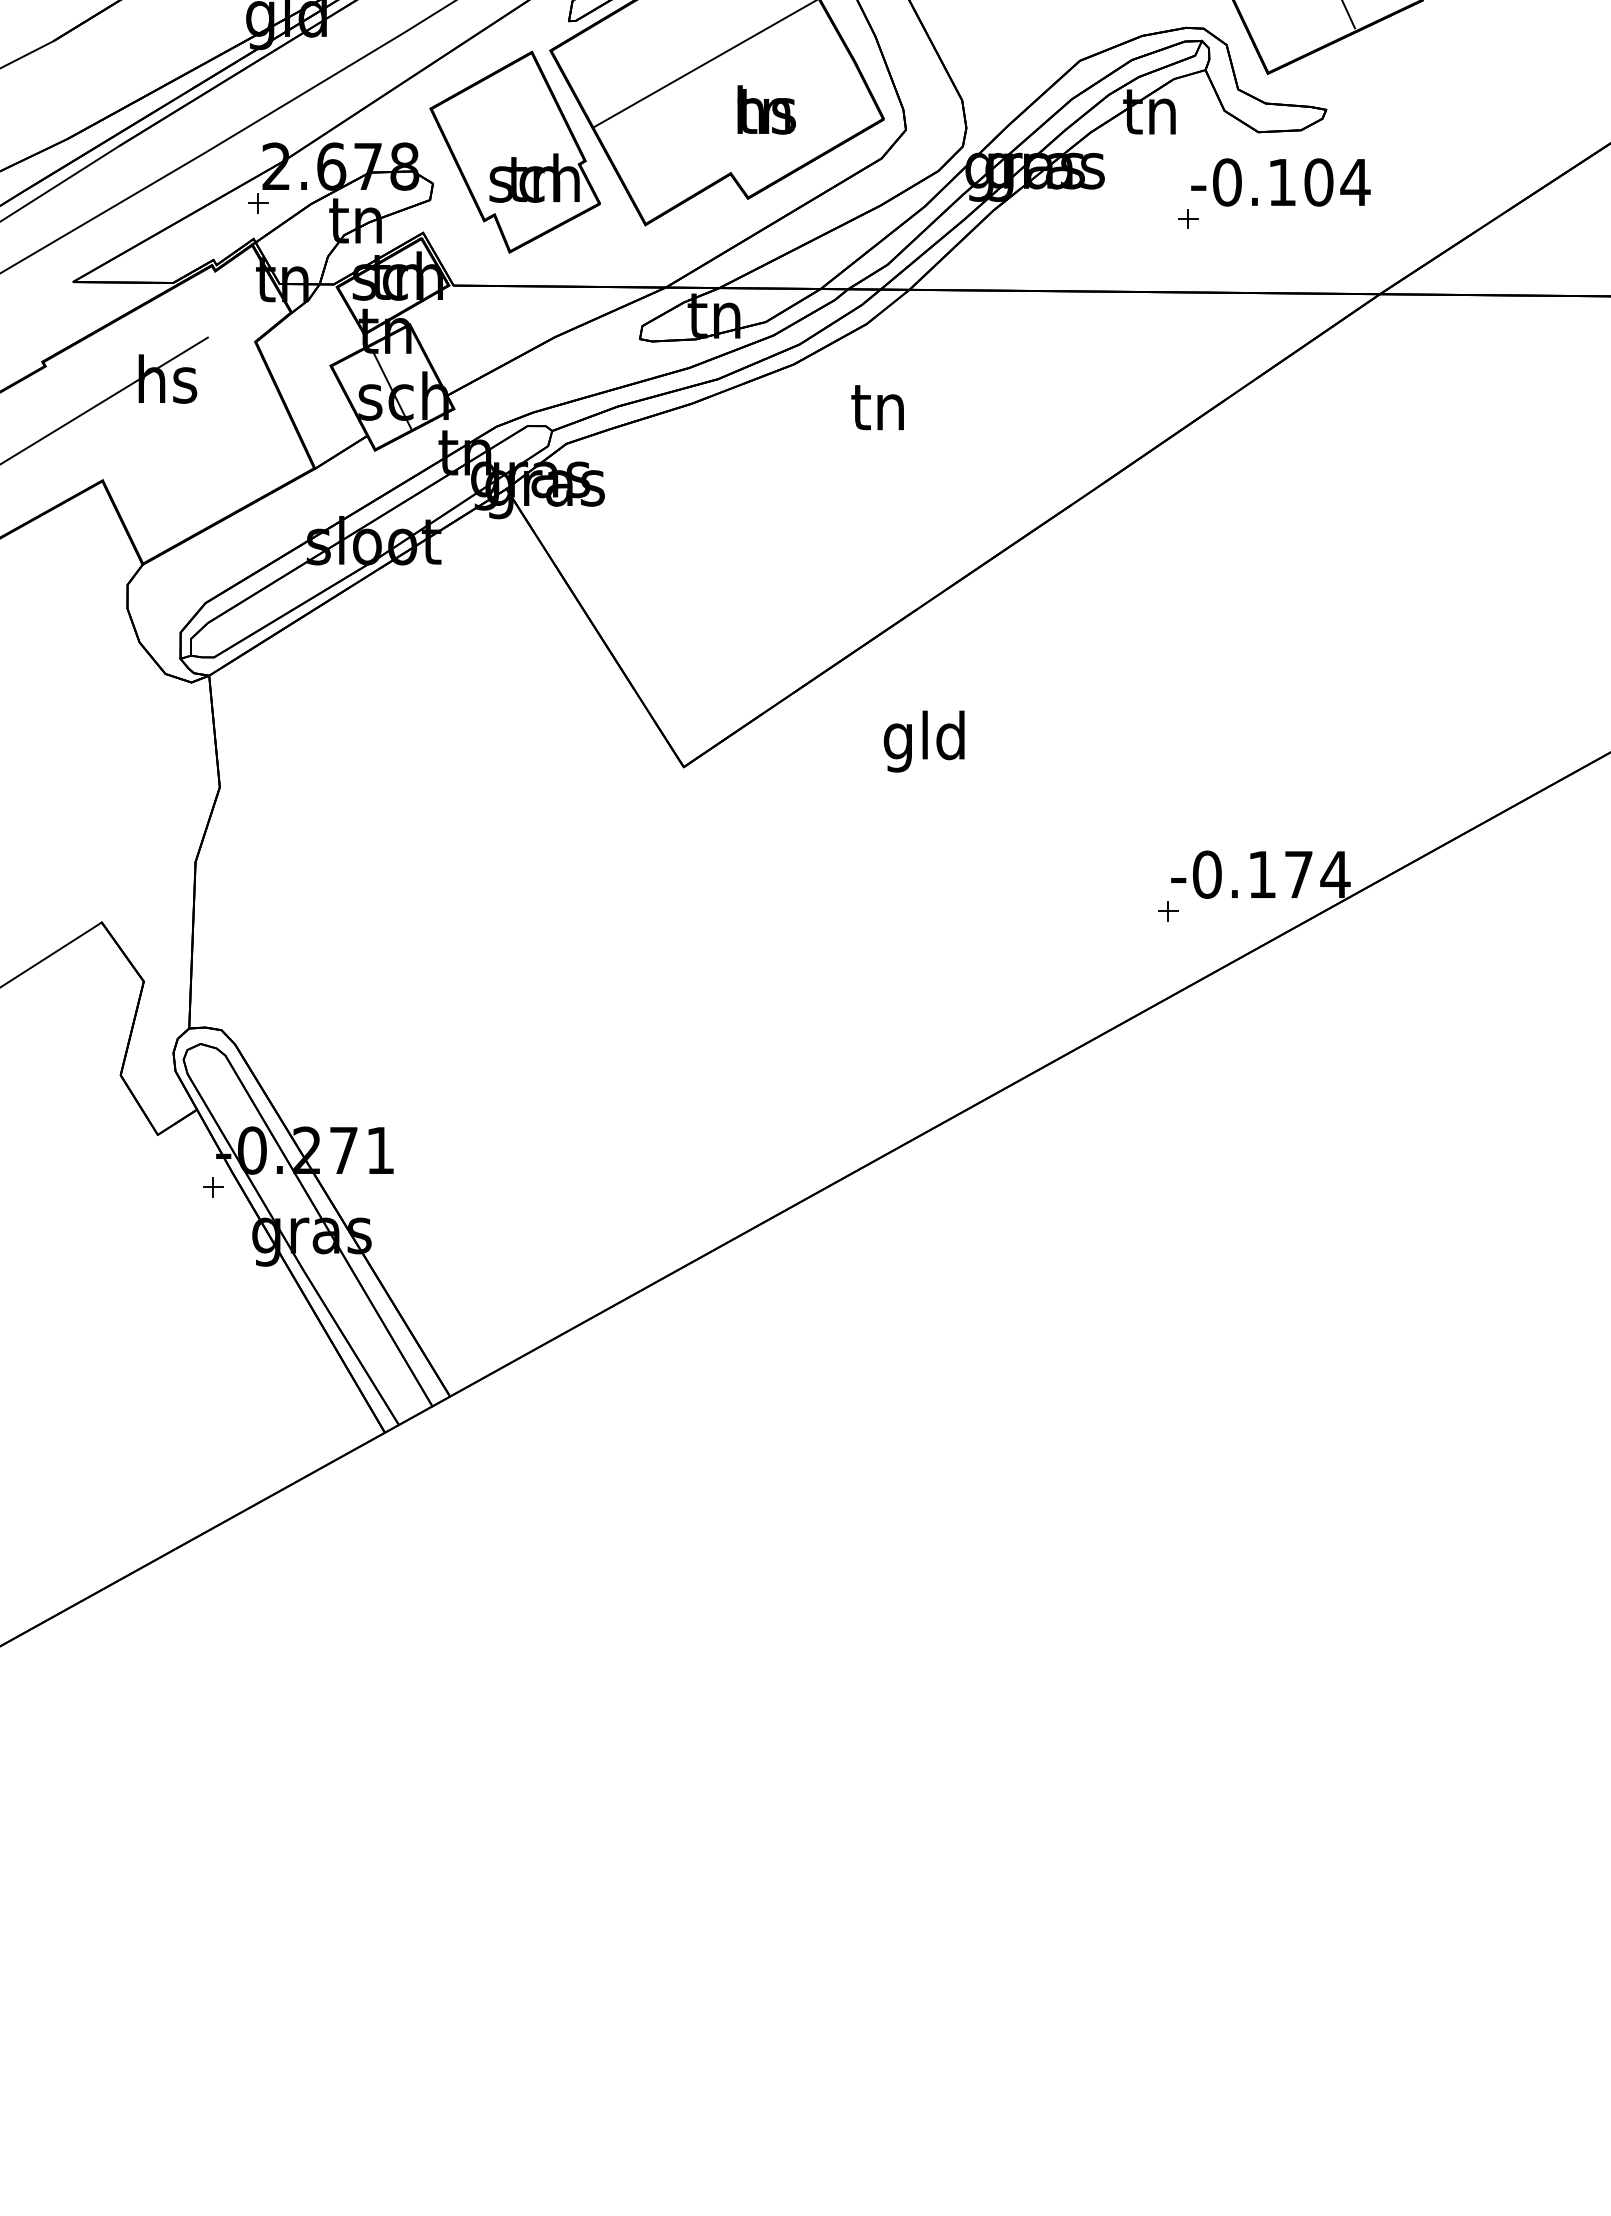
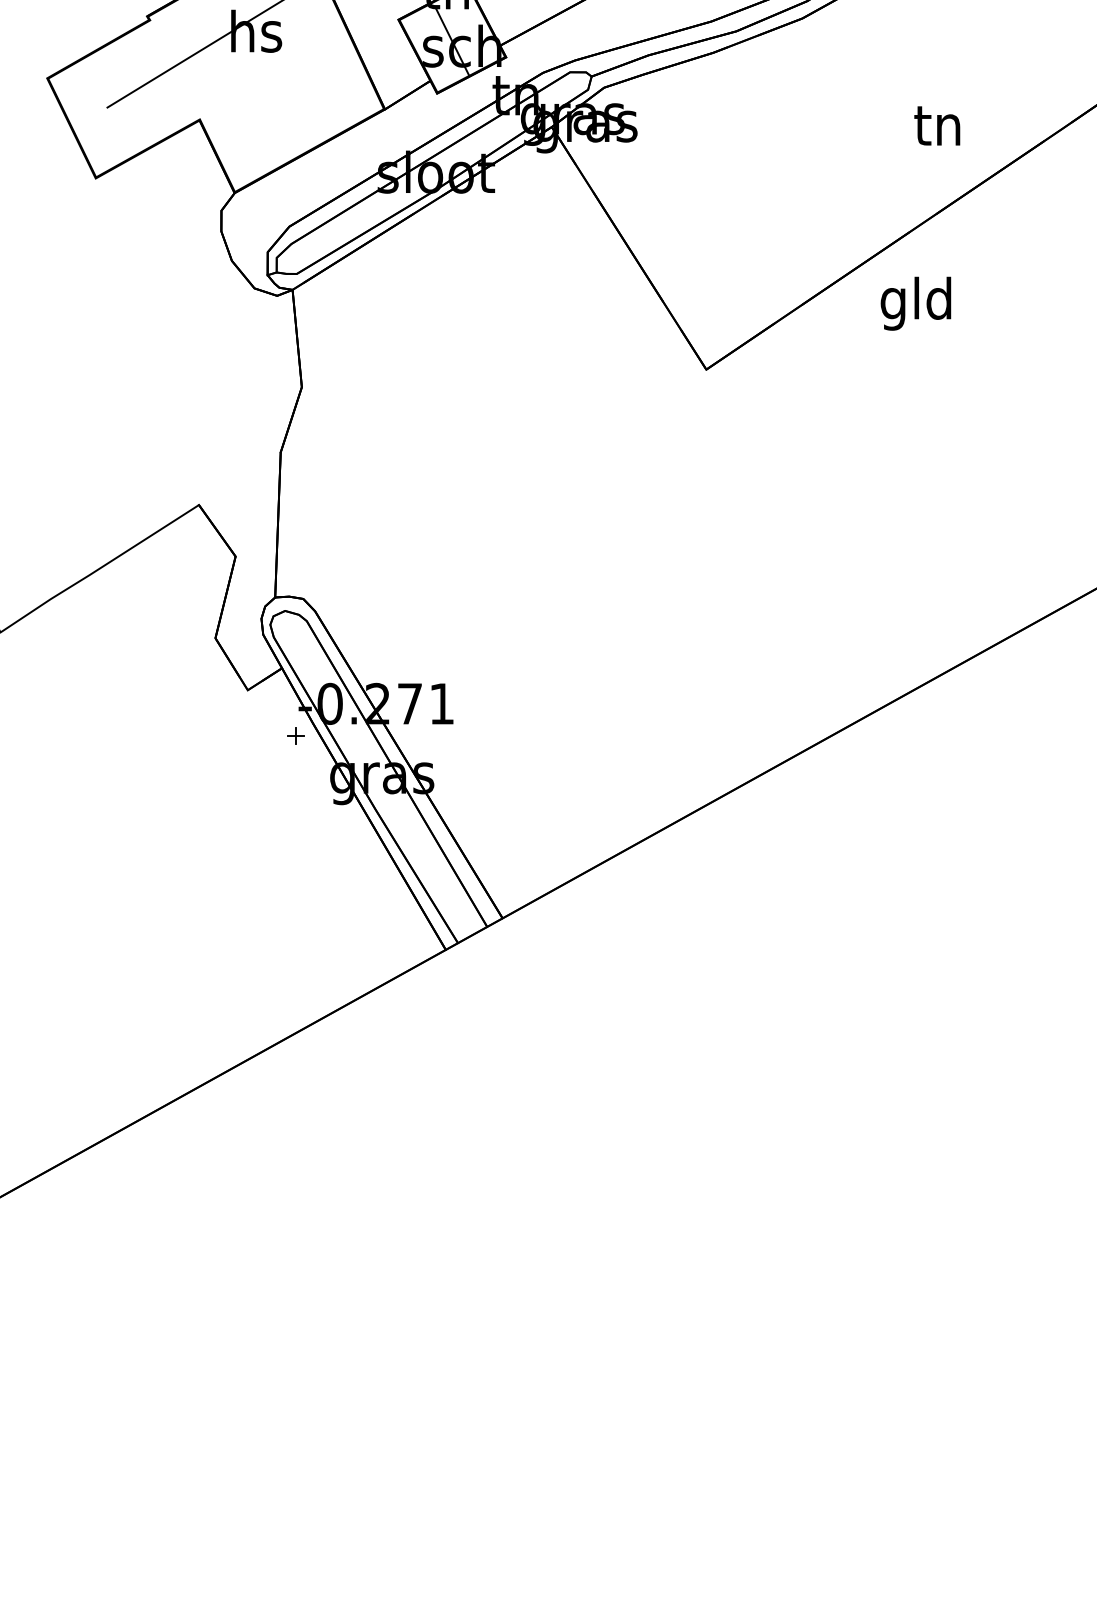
text: (877, 407) -> (937, 125), moved
text: (923, 741) -> (915, 303), moved

